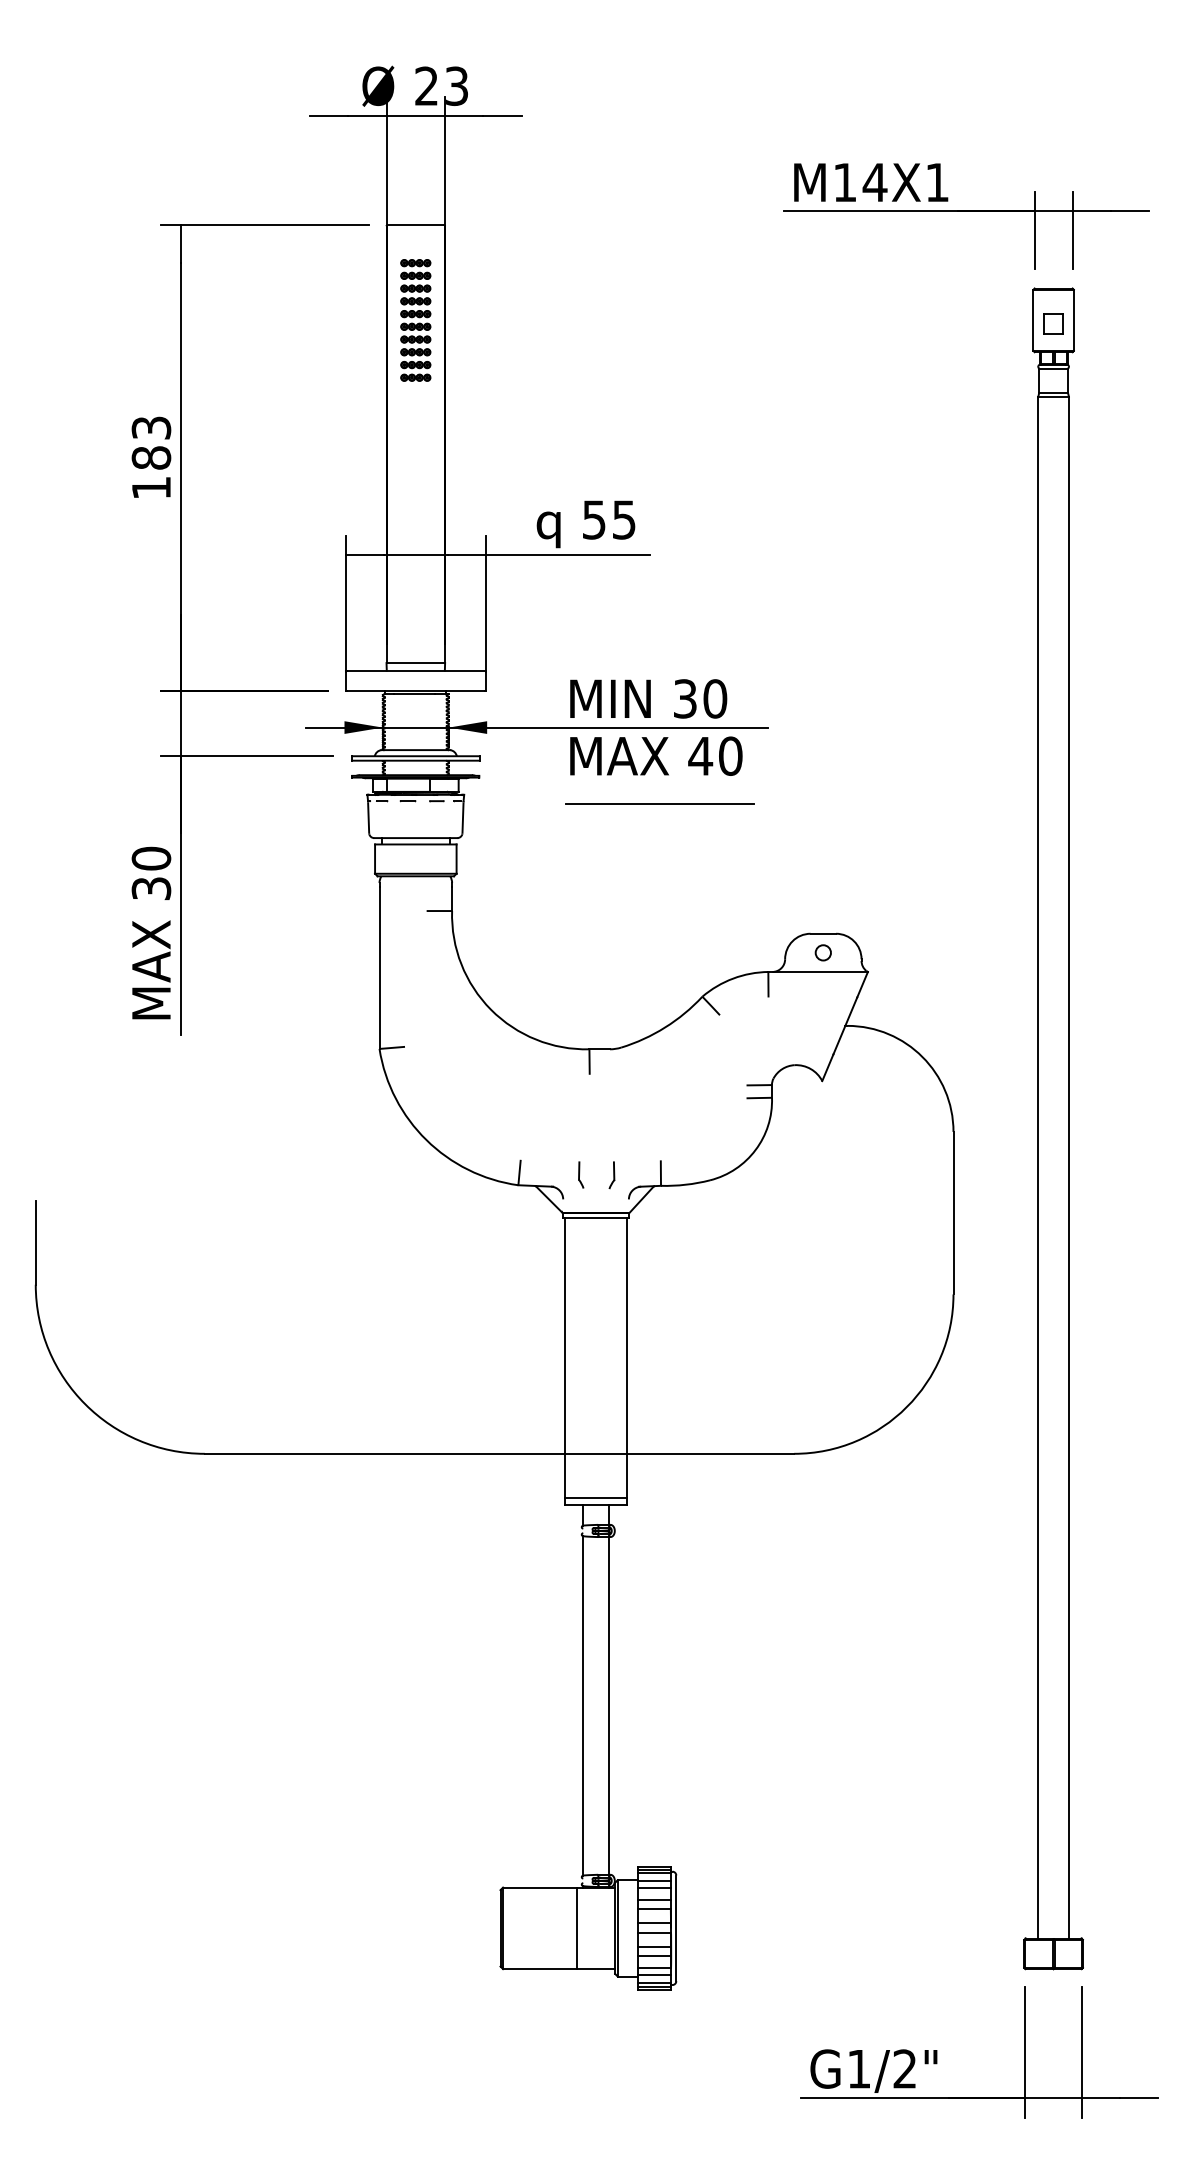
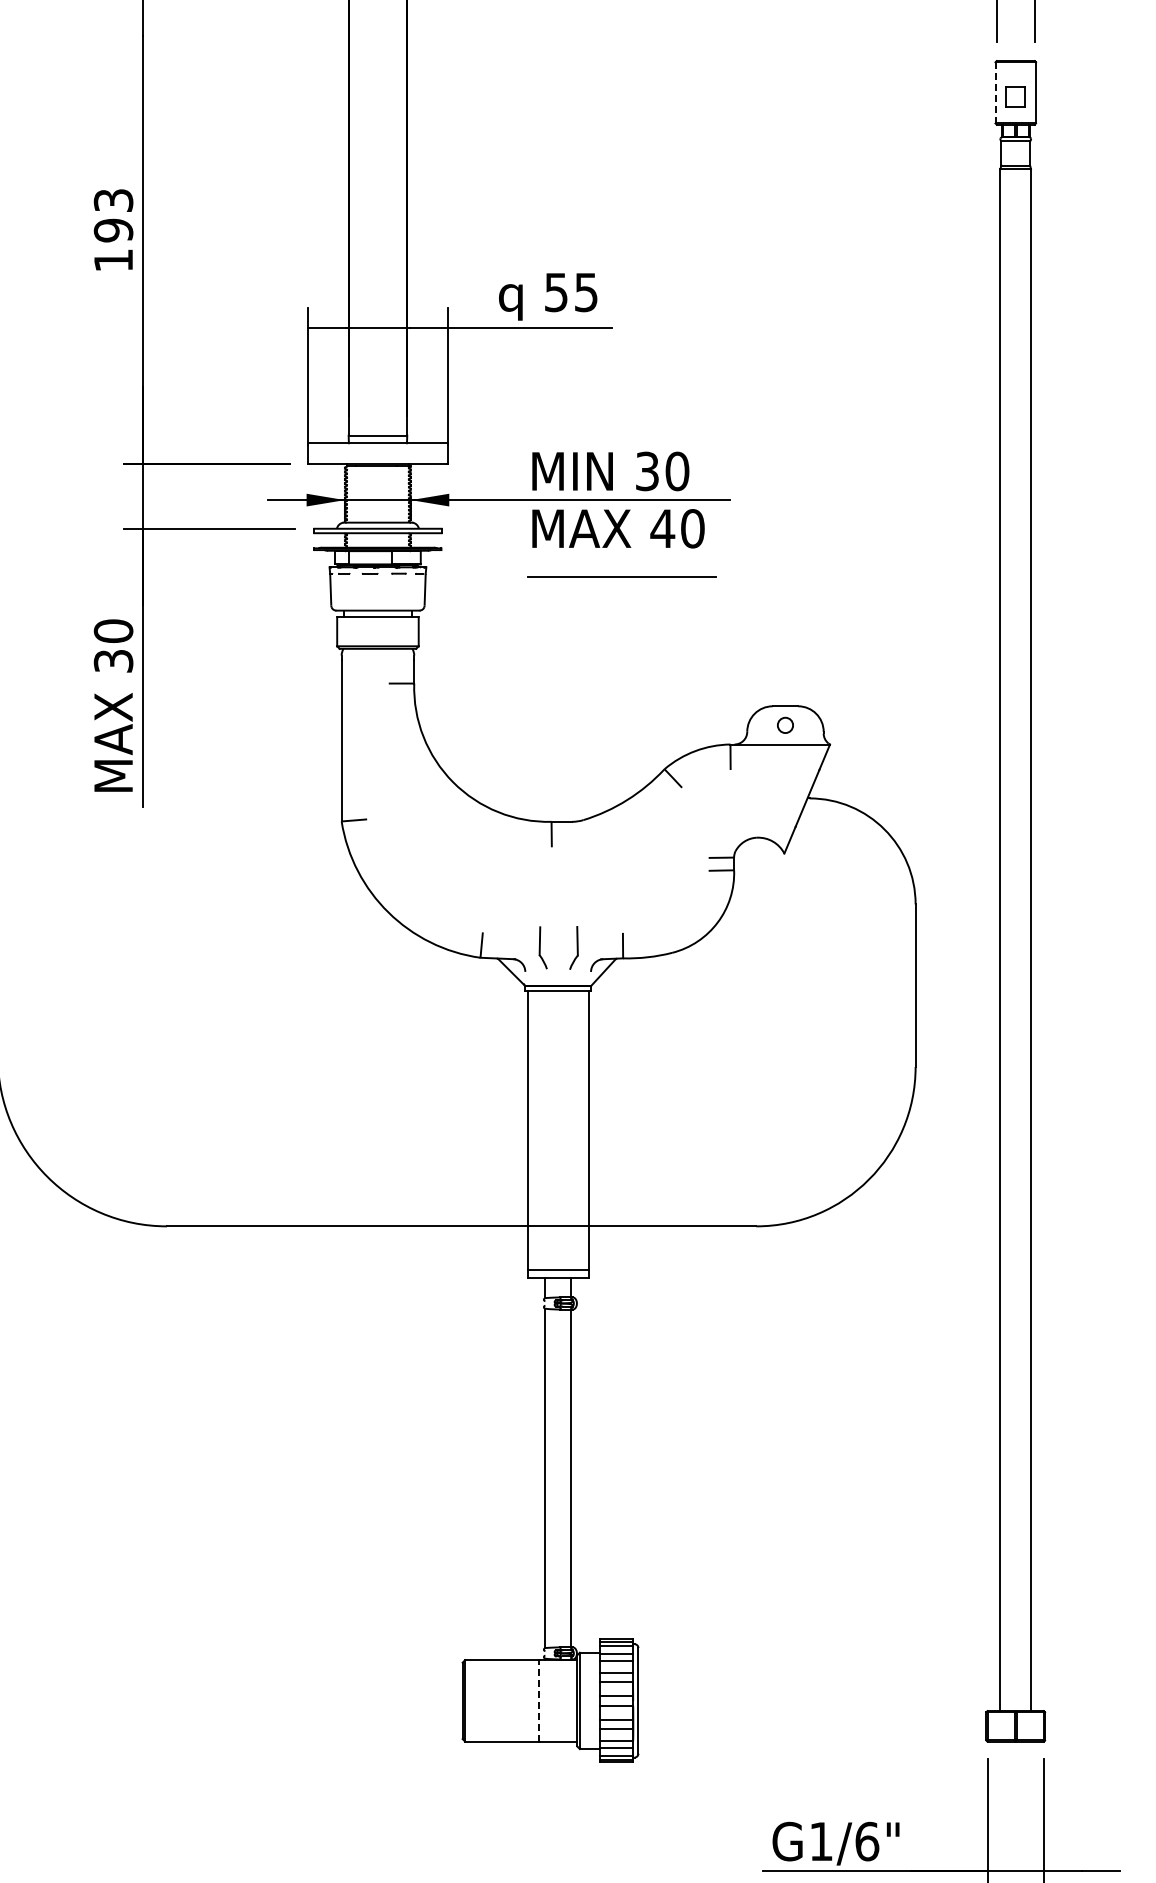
part: (415, 320) -> (377, 93), removed
line: (1033, 320) -> (995, 93), solid -> dashed
text: (151, 457) -> (113, 230), 183 -> 193
part: (581, 1174) -> (543, 947), size x1.6
part: (611, 1175) -> (573, 948), size x1.6
line: (576, 1928) -> (538, 1701), solid -> dashed
text: (905, 2068) -> (867, 1841), G1/2" -> G1/6"

